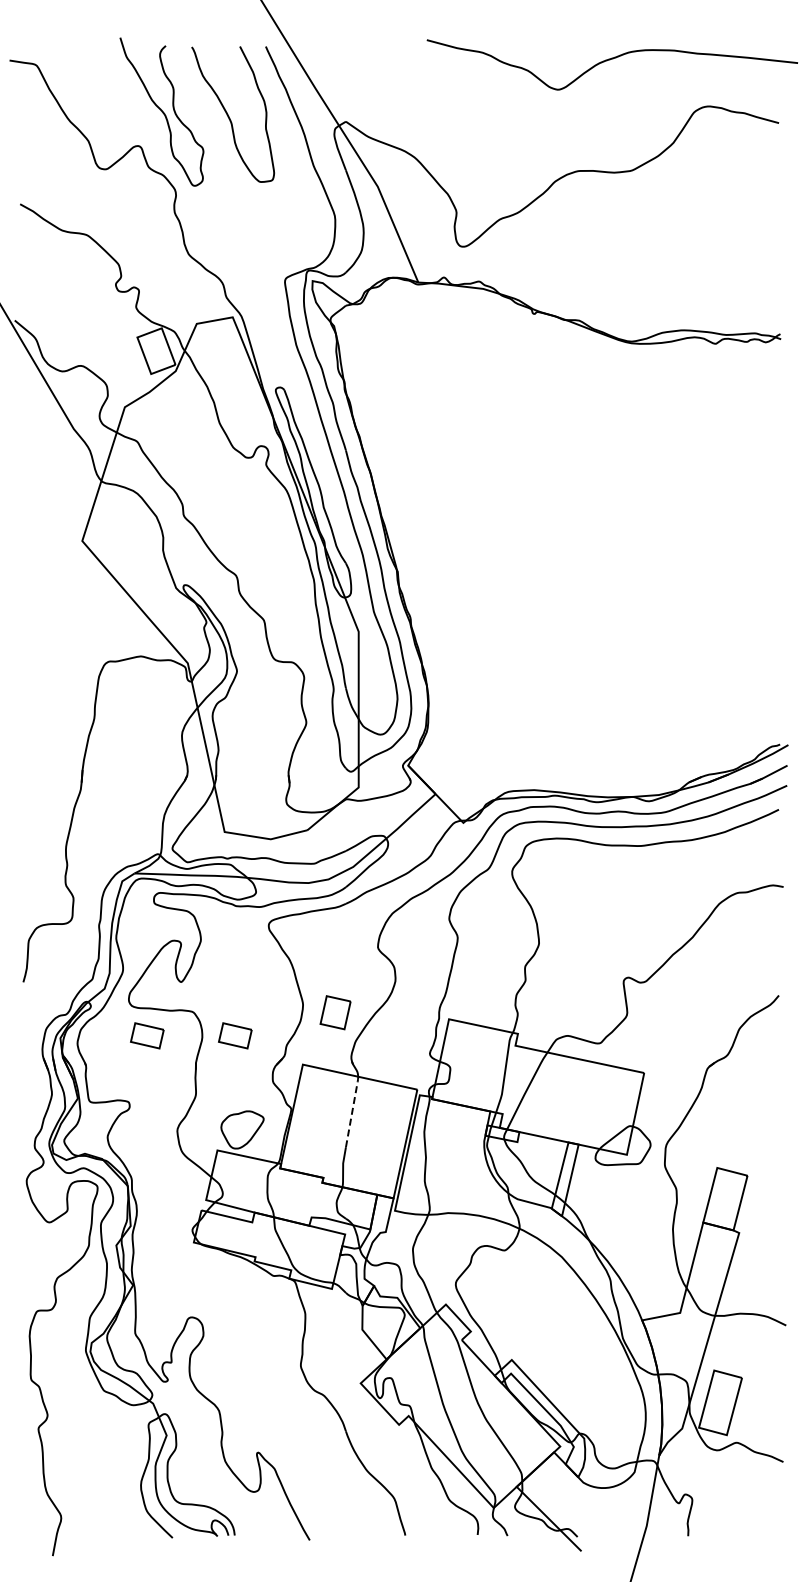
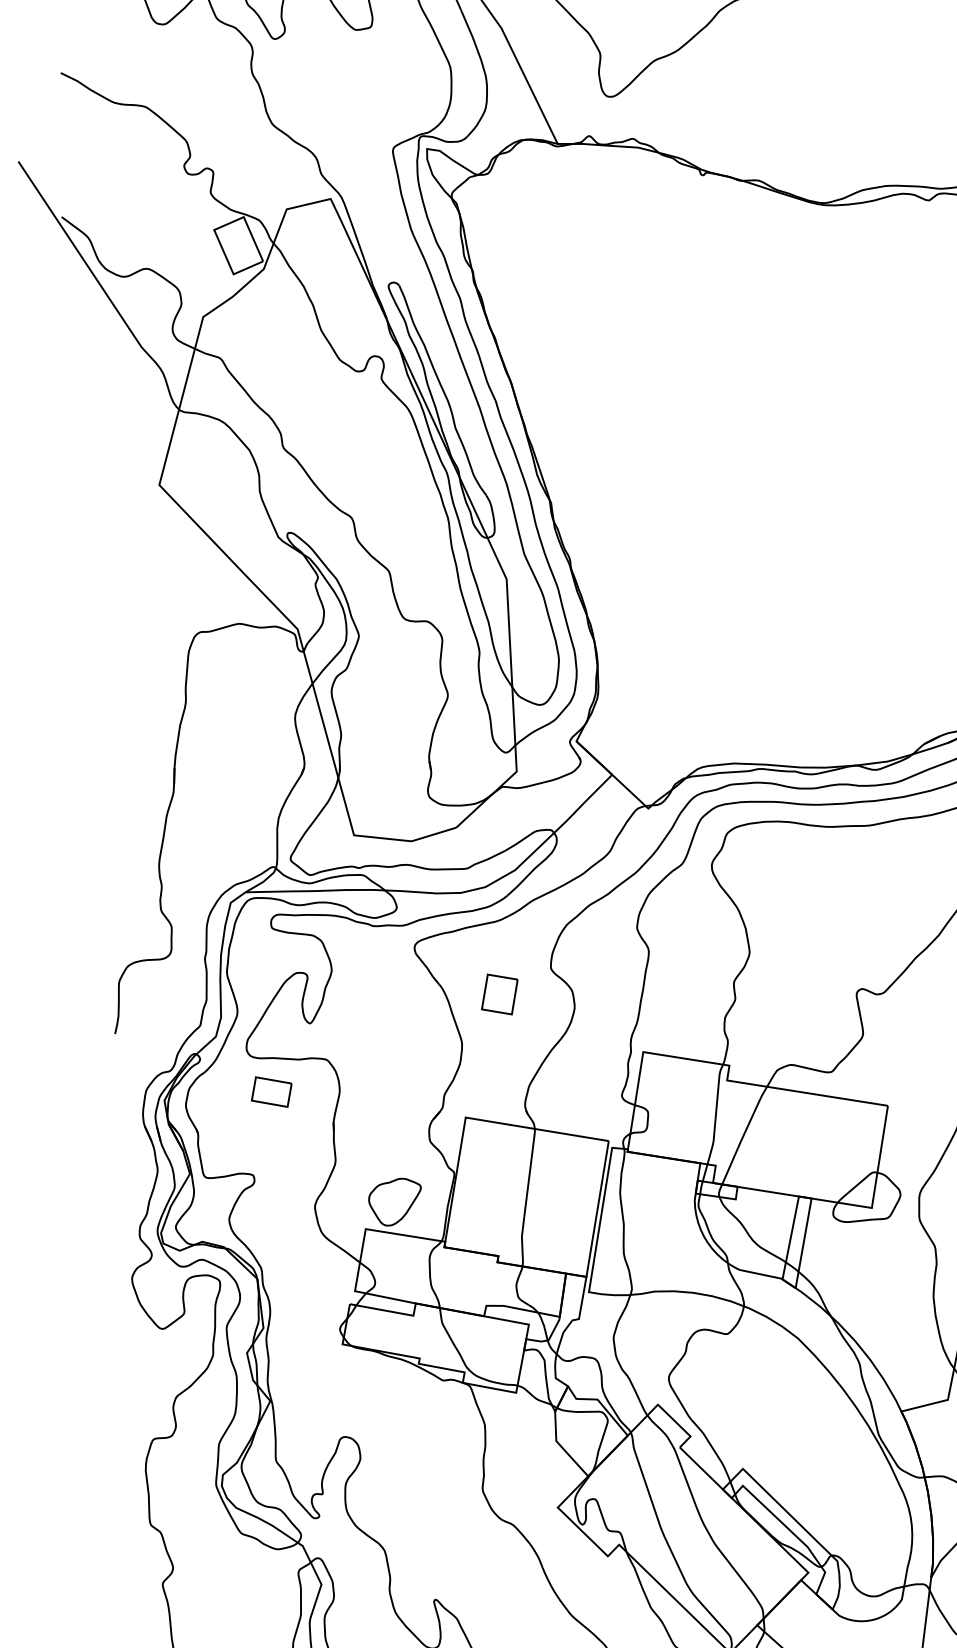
part: (335, 1012) -> (499, 994), moved
part: (235, 1035) -> (380, 1085), removed
line: (352, 1110) -> (529, 1171), dashed -> solid

